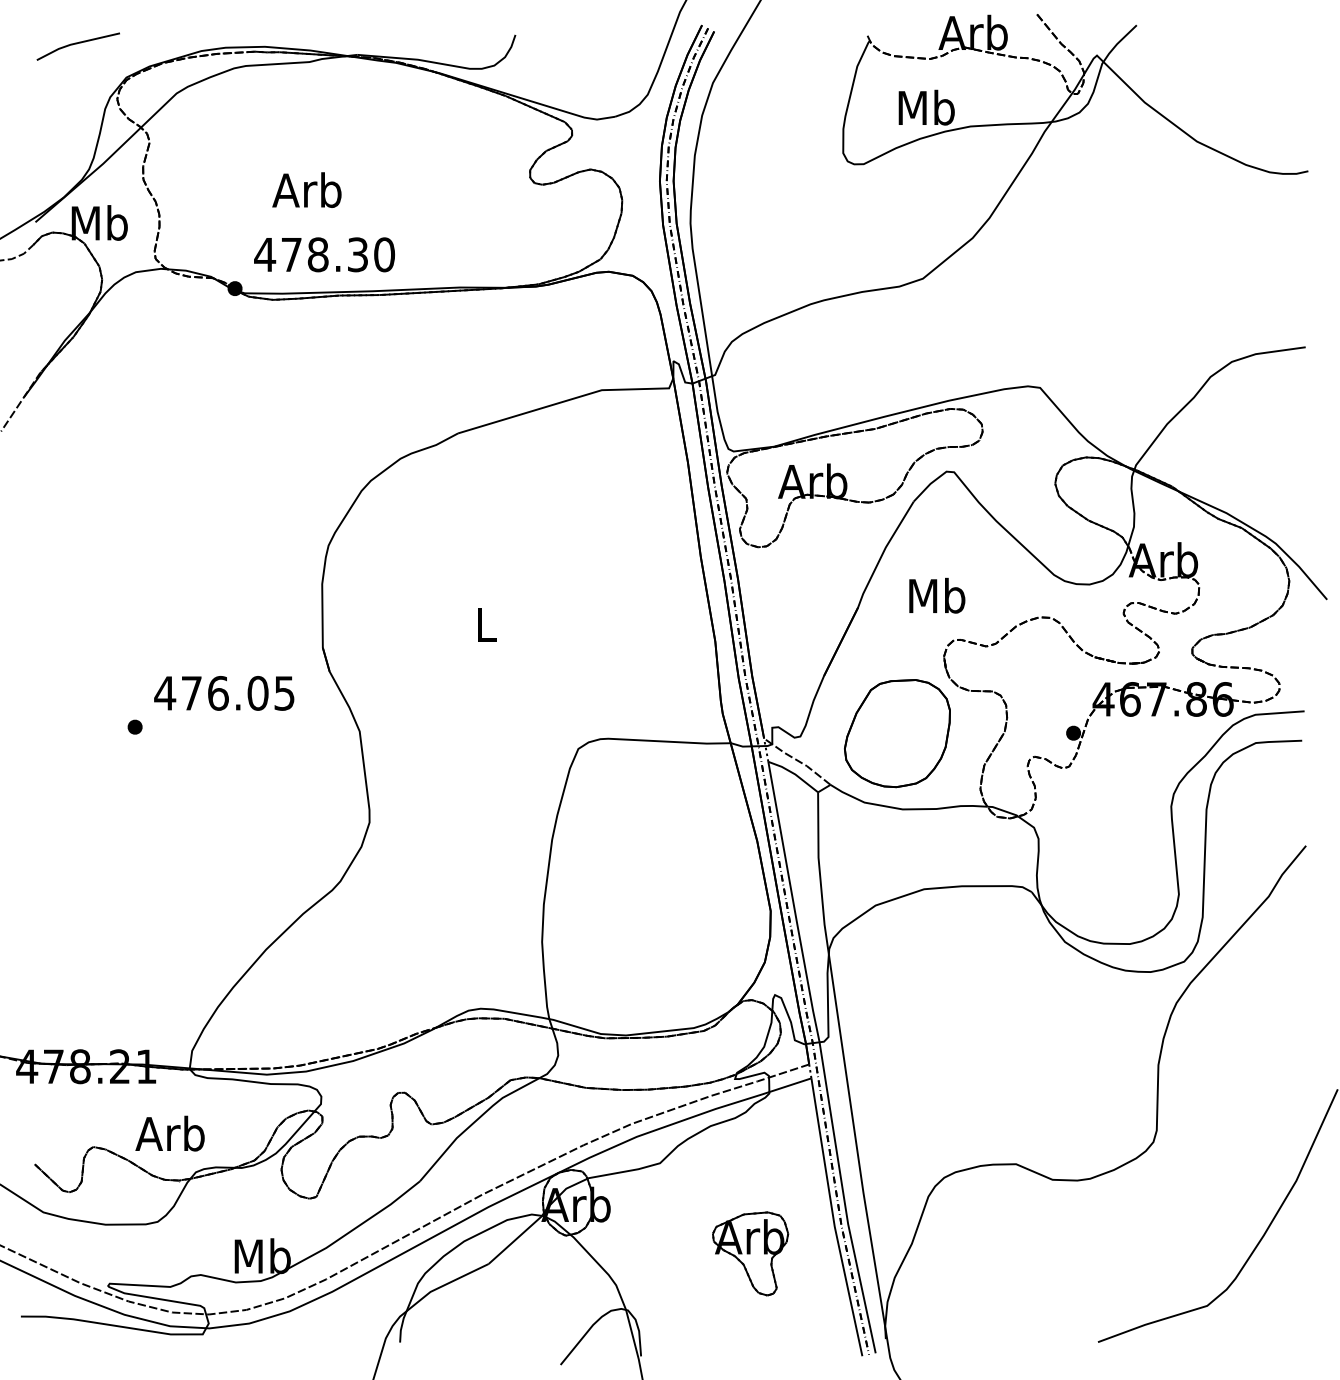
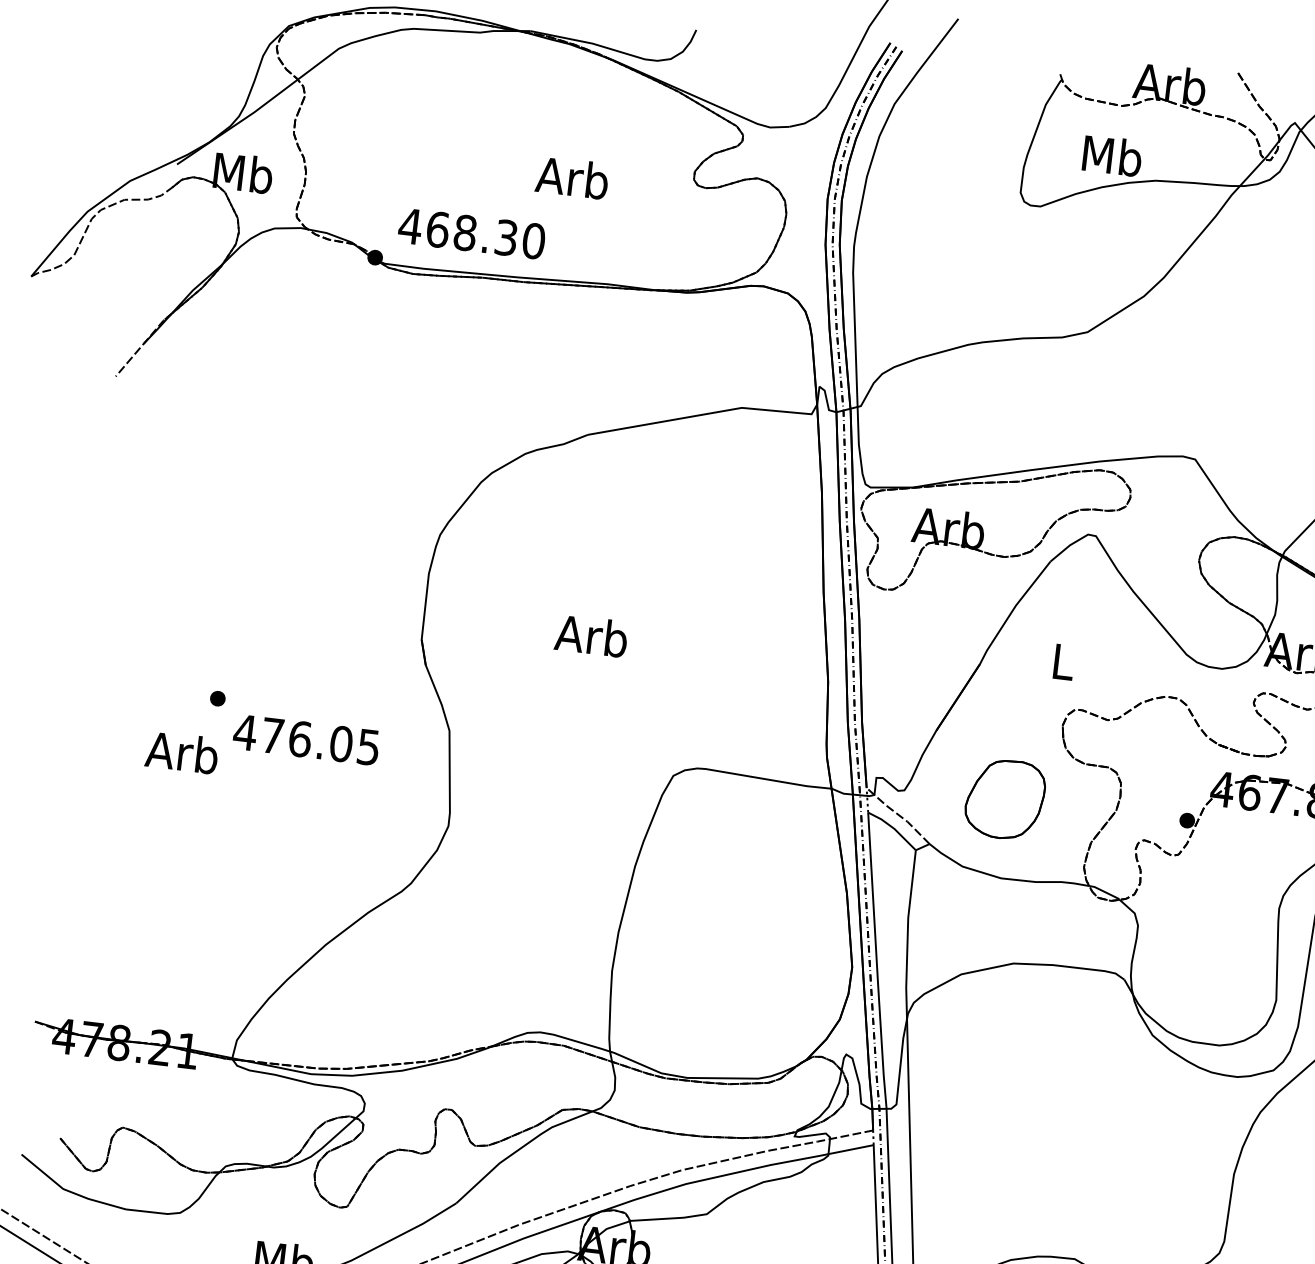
text: (306, 189) -> (571, 177), moved
text: (291, 254) -> (437, 229), 478.30 -> 468.30
text: (937, 595) -> (1063, 661), Mb -> L
text: (483, 624) -> (590, 635), L -> Arb
text: (224, 693) -> (306, 740), moved
part: (897, 733) -> (1005, 799), size x0.7
text: (169, 1133) -> (181, 752), moved

